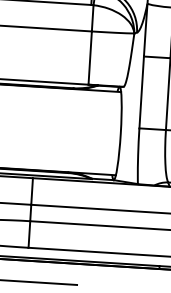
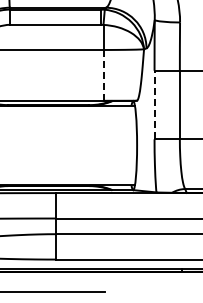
line: (90, 58) -> (103, 75), solid -> dashed
line: (141, 91) -> (154, 104), solid -> dashed

